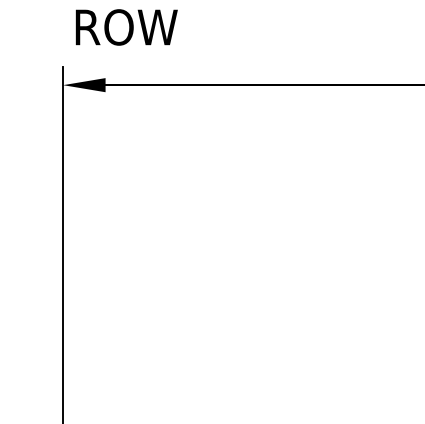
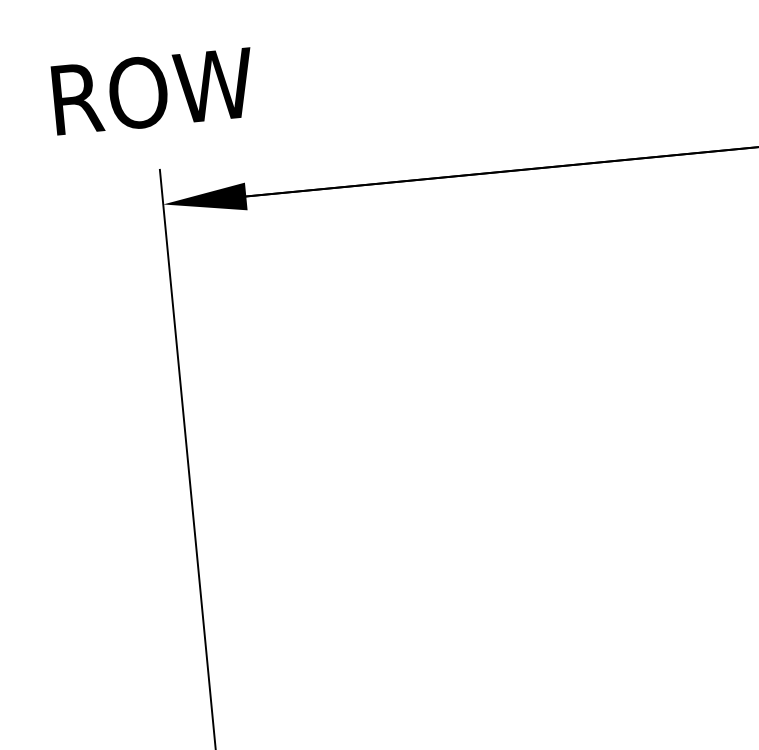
text: (126, 27) -> (153, 91), moved

